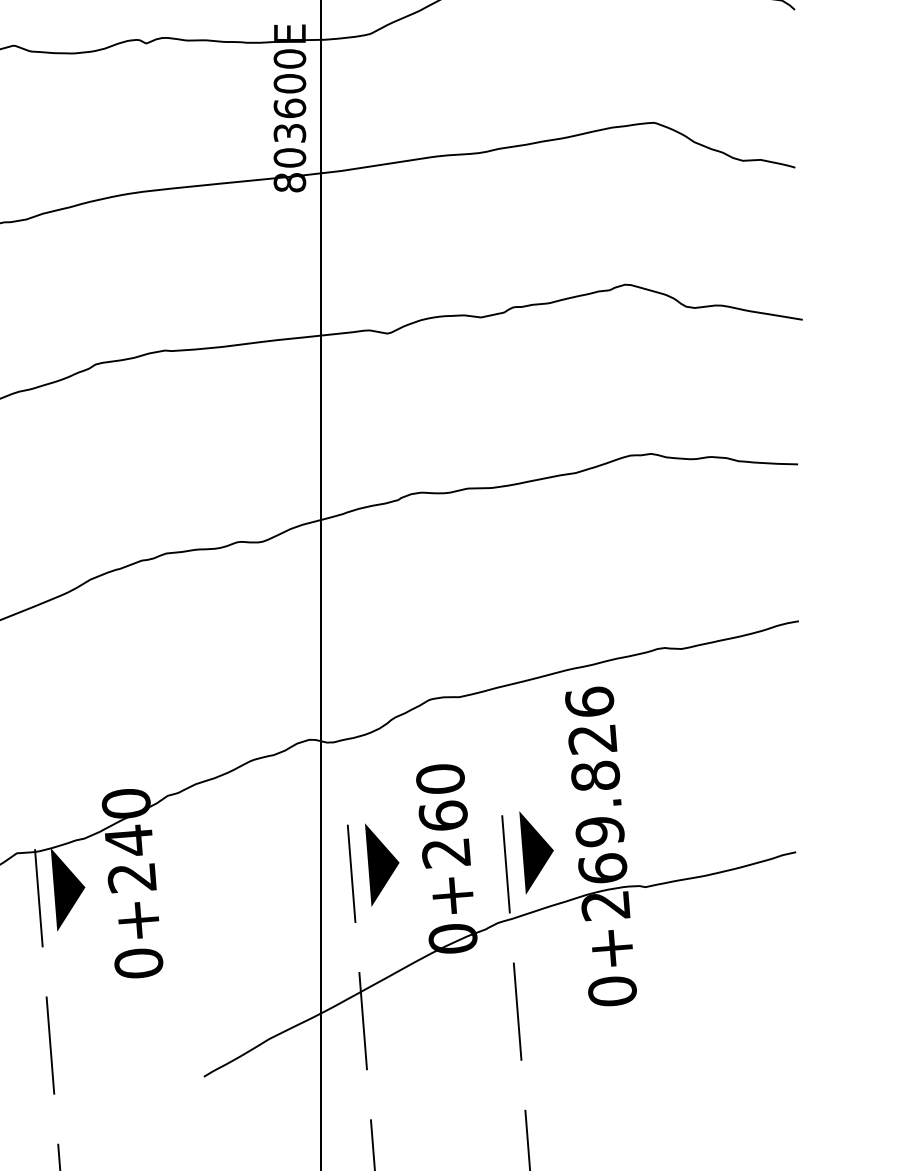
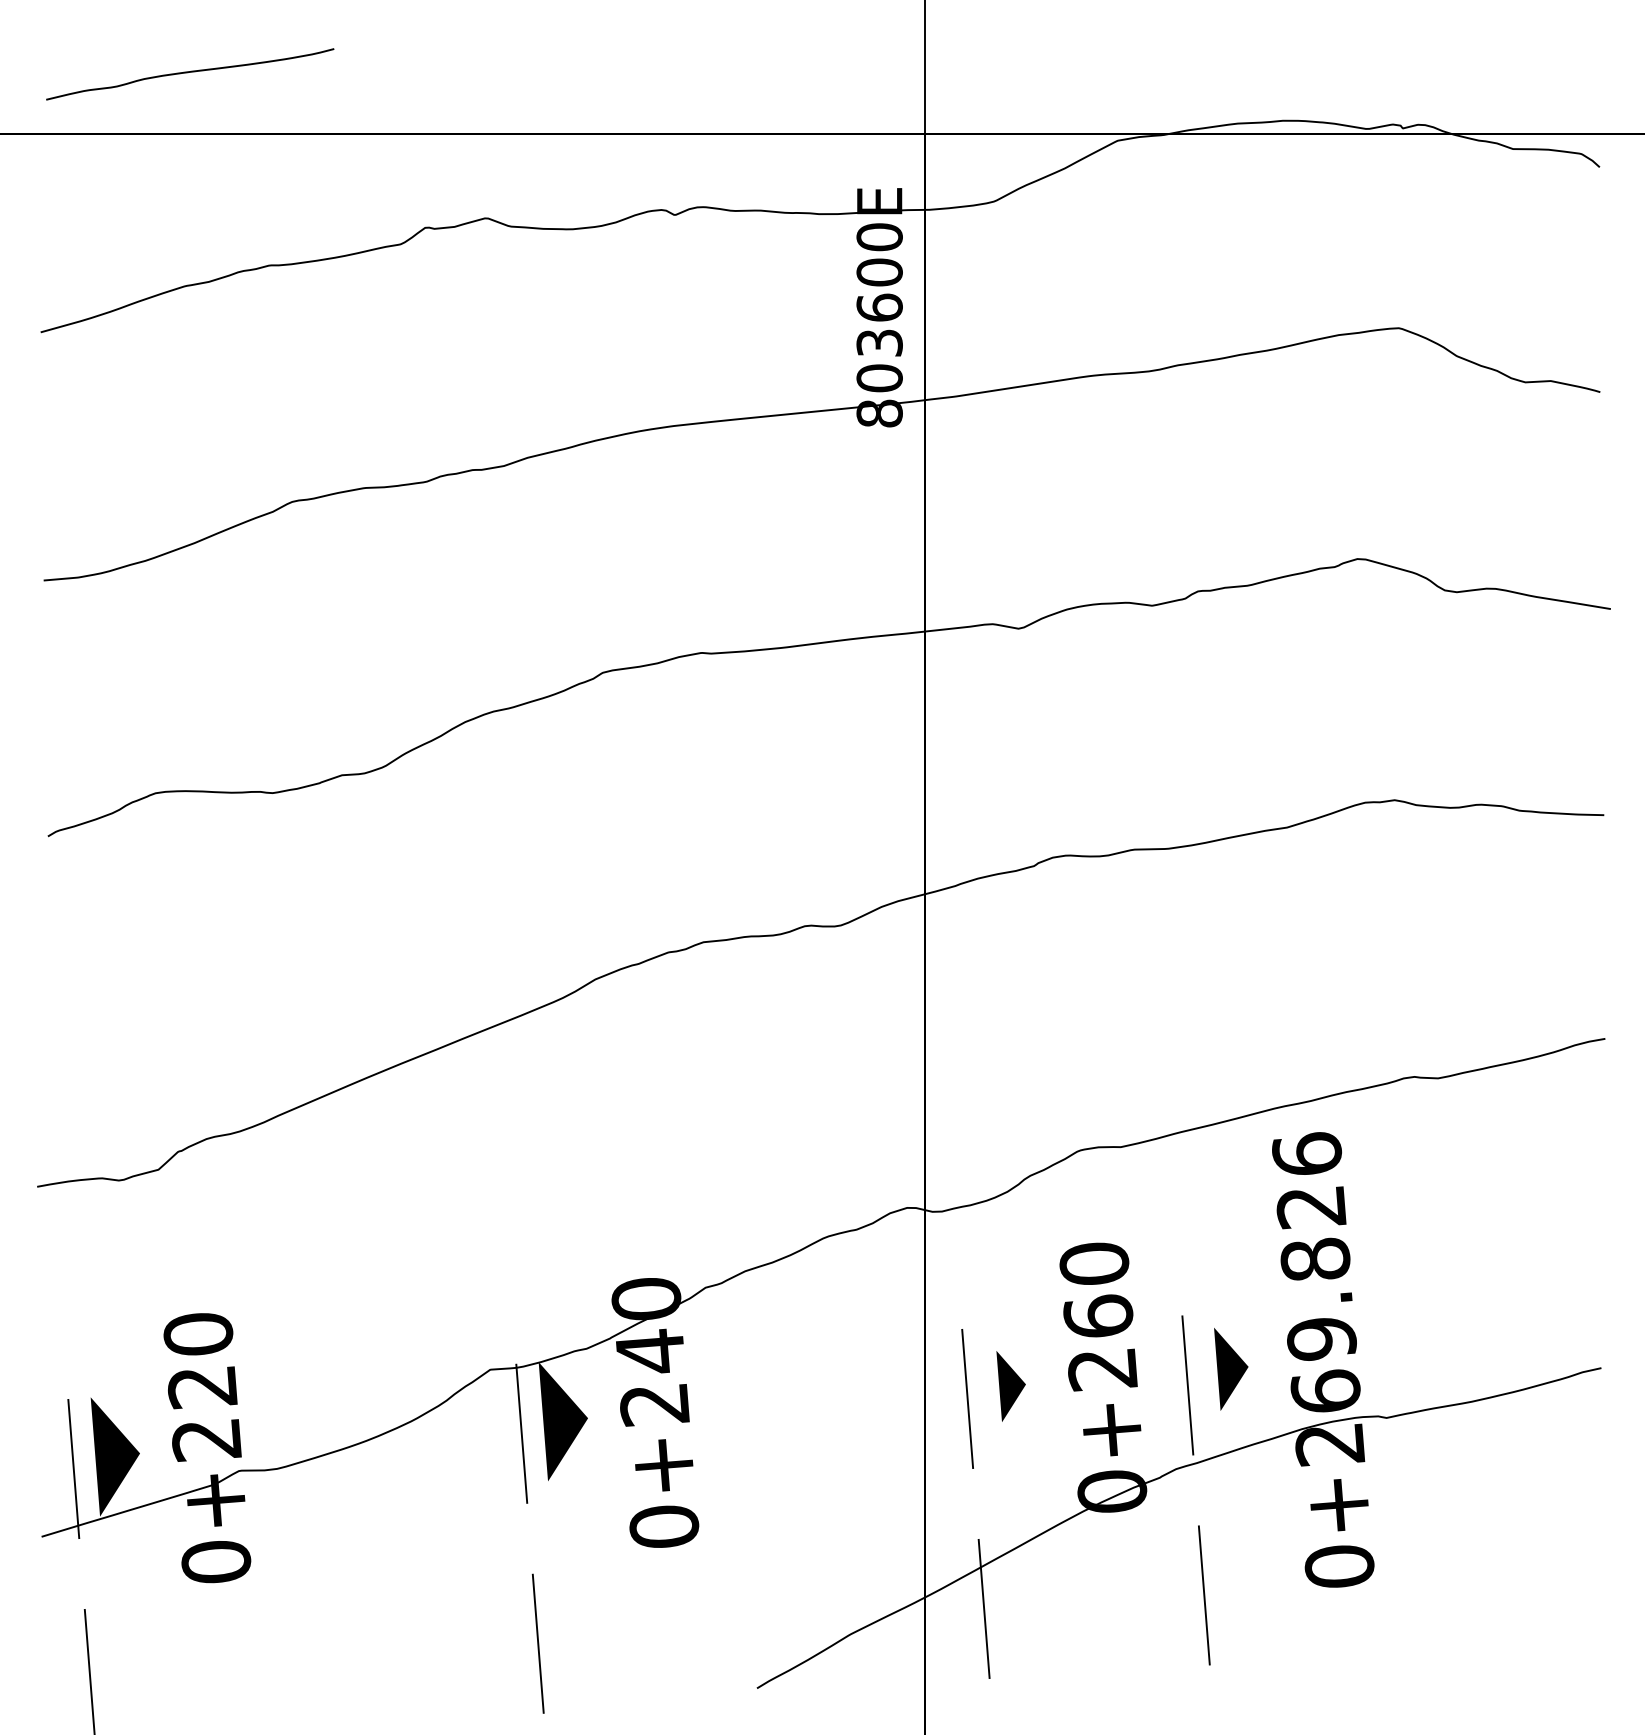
part: (535, 853) -> (1230, 1369), size x0.7
part: (381, 865) -> (1010, 1386), size x0.6

